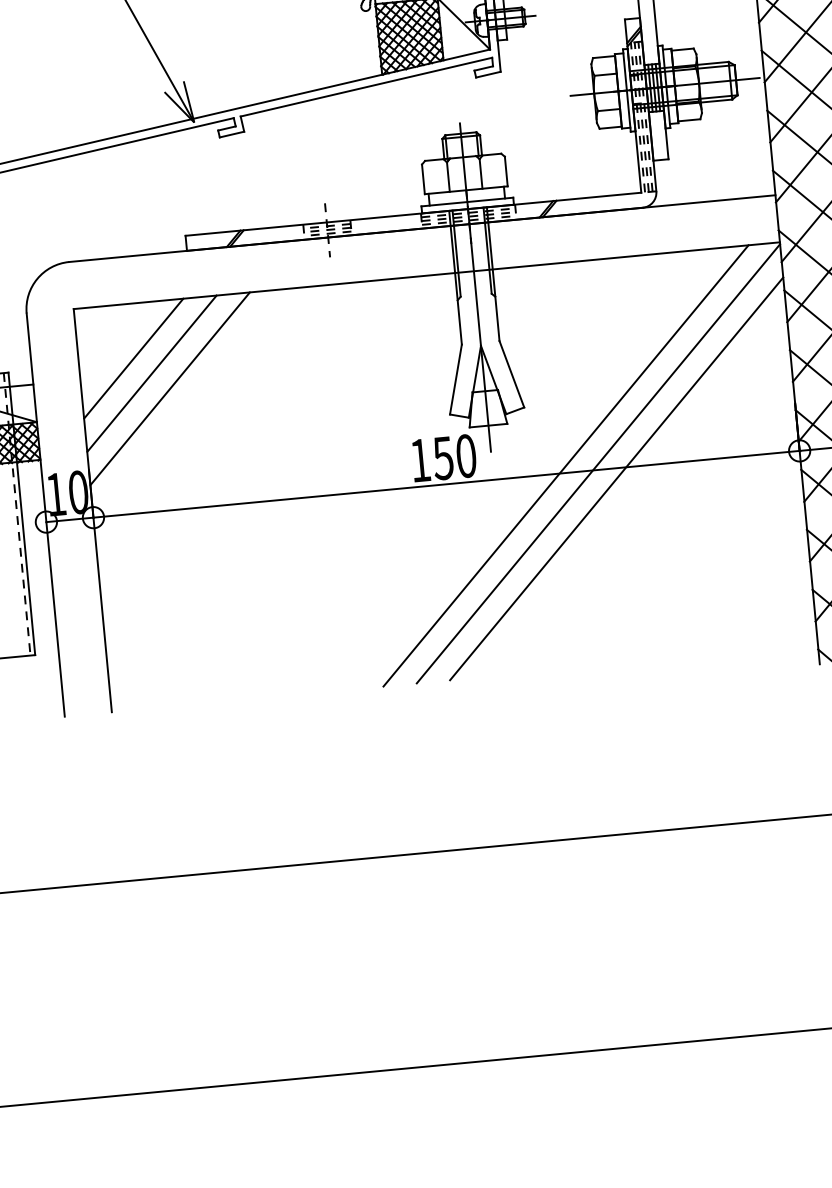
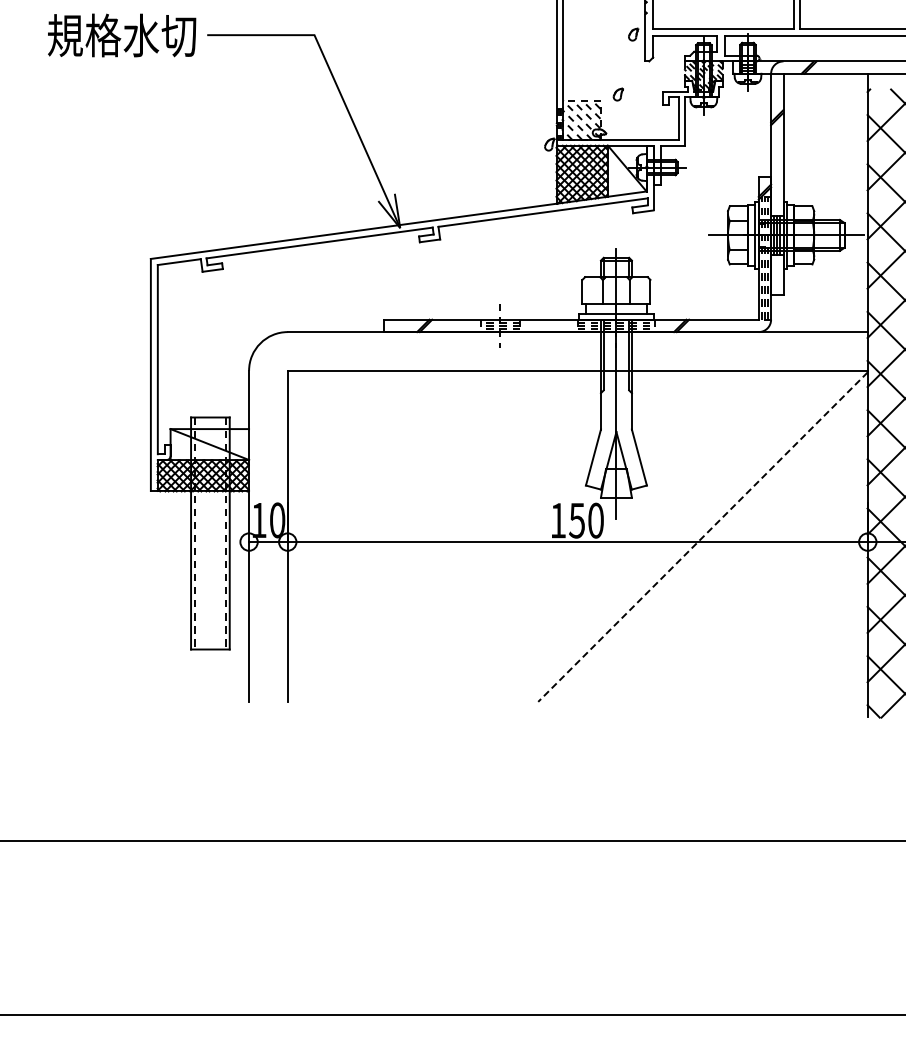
line: (133, 358) -> (332, 415), removed
line: (151, 372) -> (346, 428), removed
line: (169, 388) -> (359, 442), removed
line: (566, 464) -> (676, 535), removed
line: (597, 464) -> (702, 537), solid -> dashed
line: (616, 478) -> (716, 550), removed

